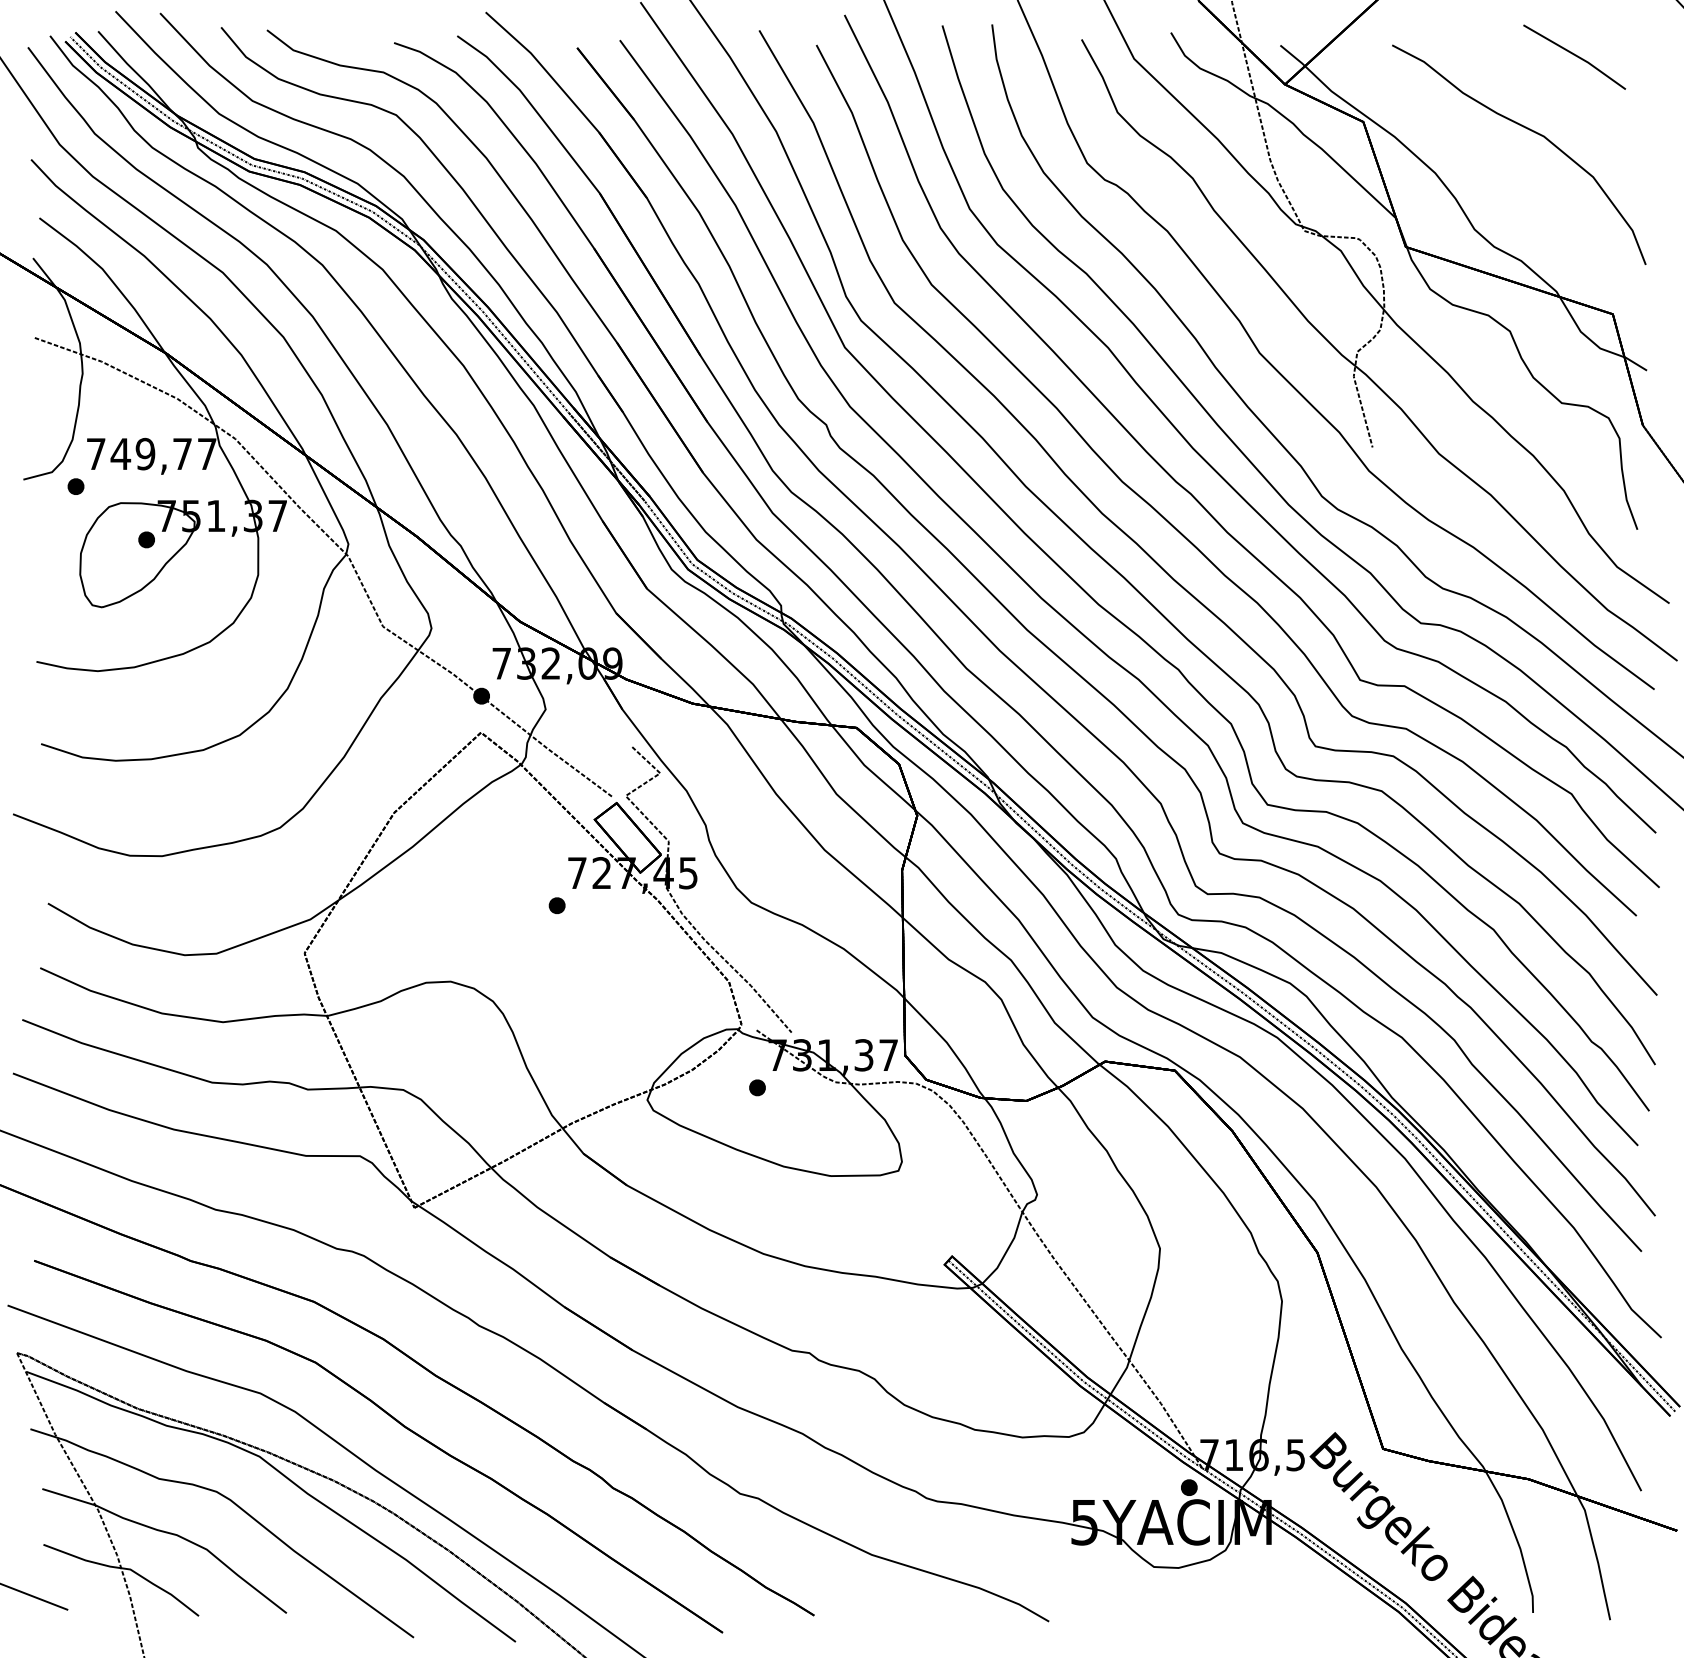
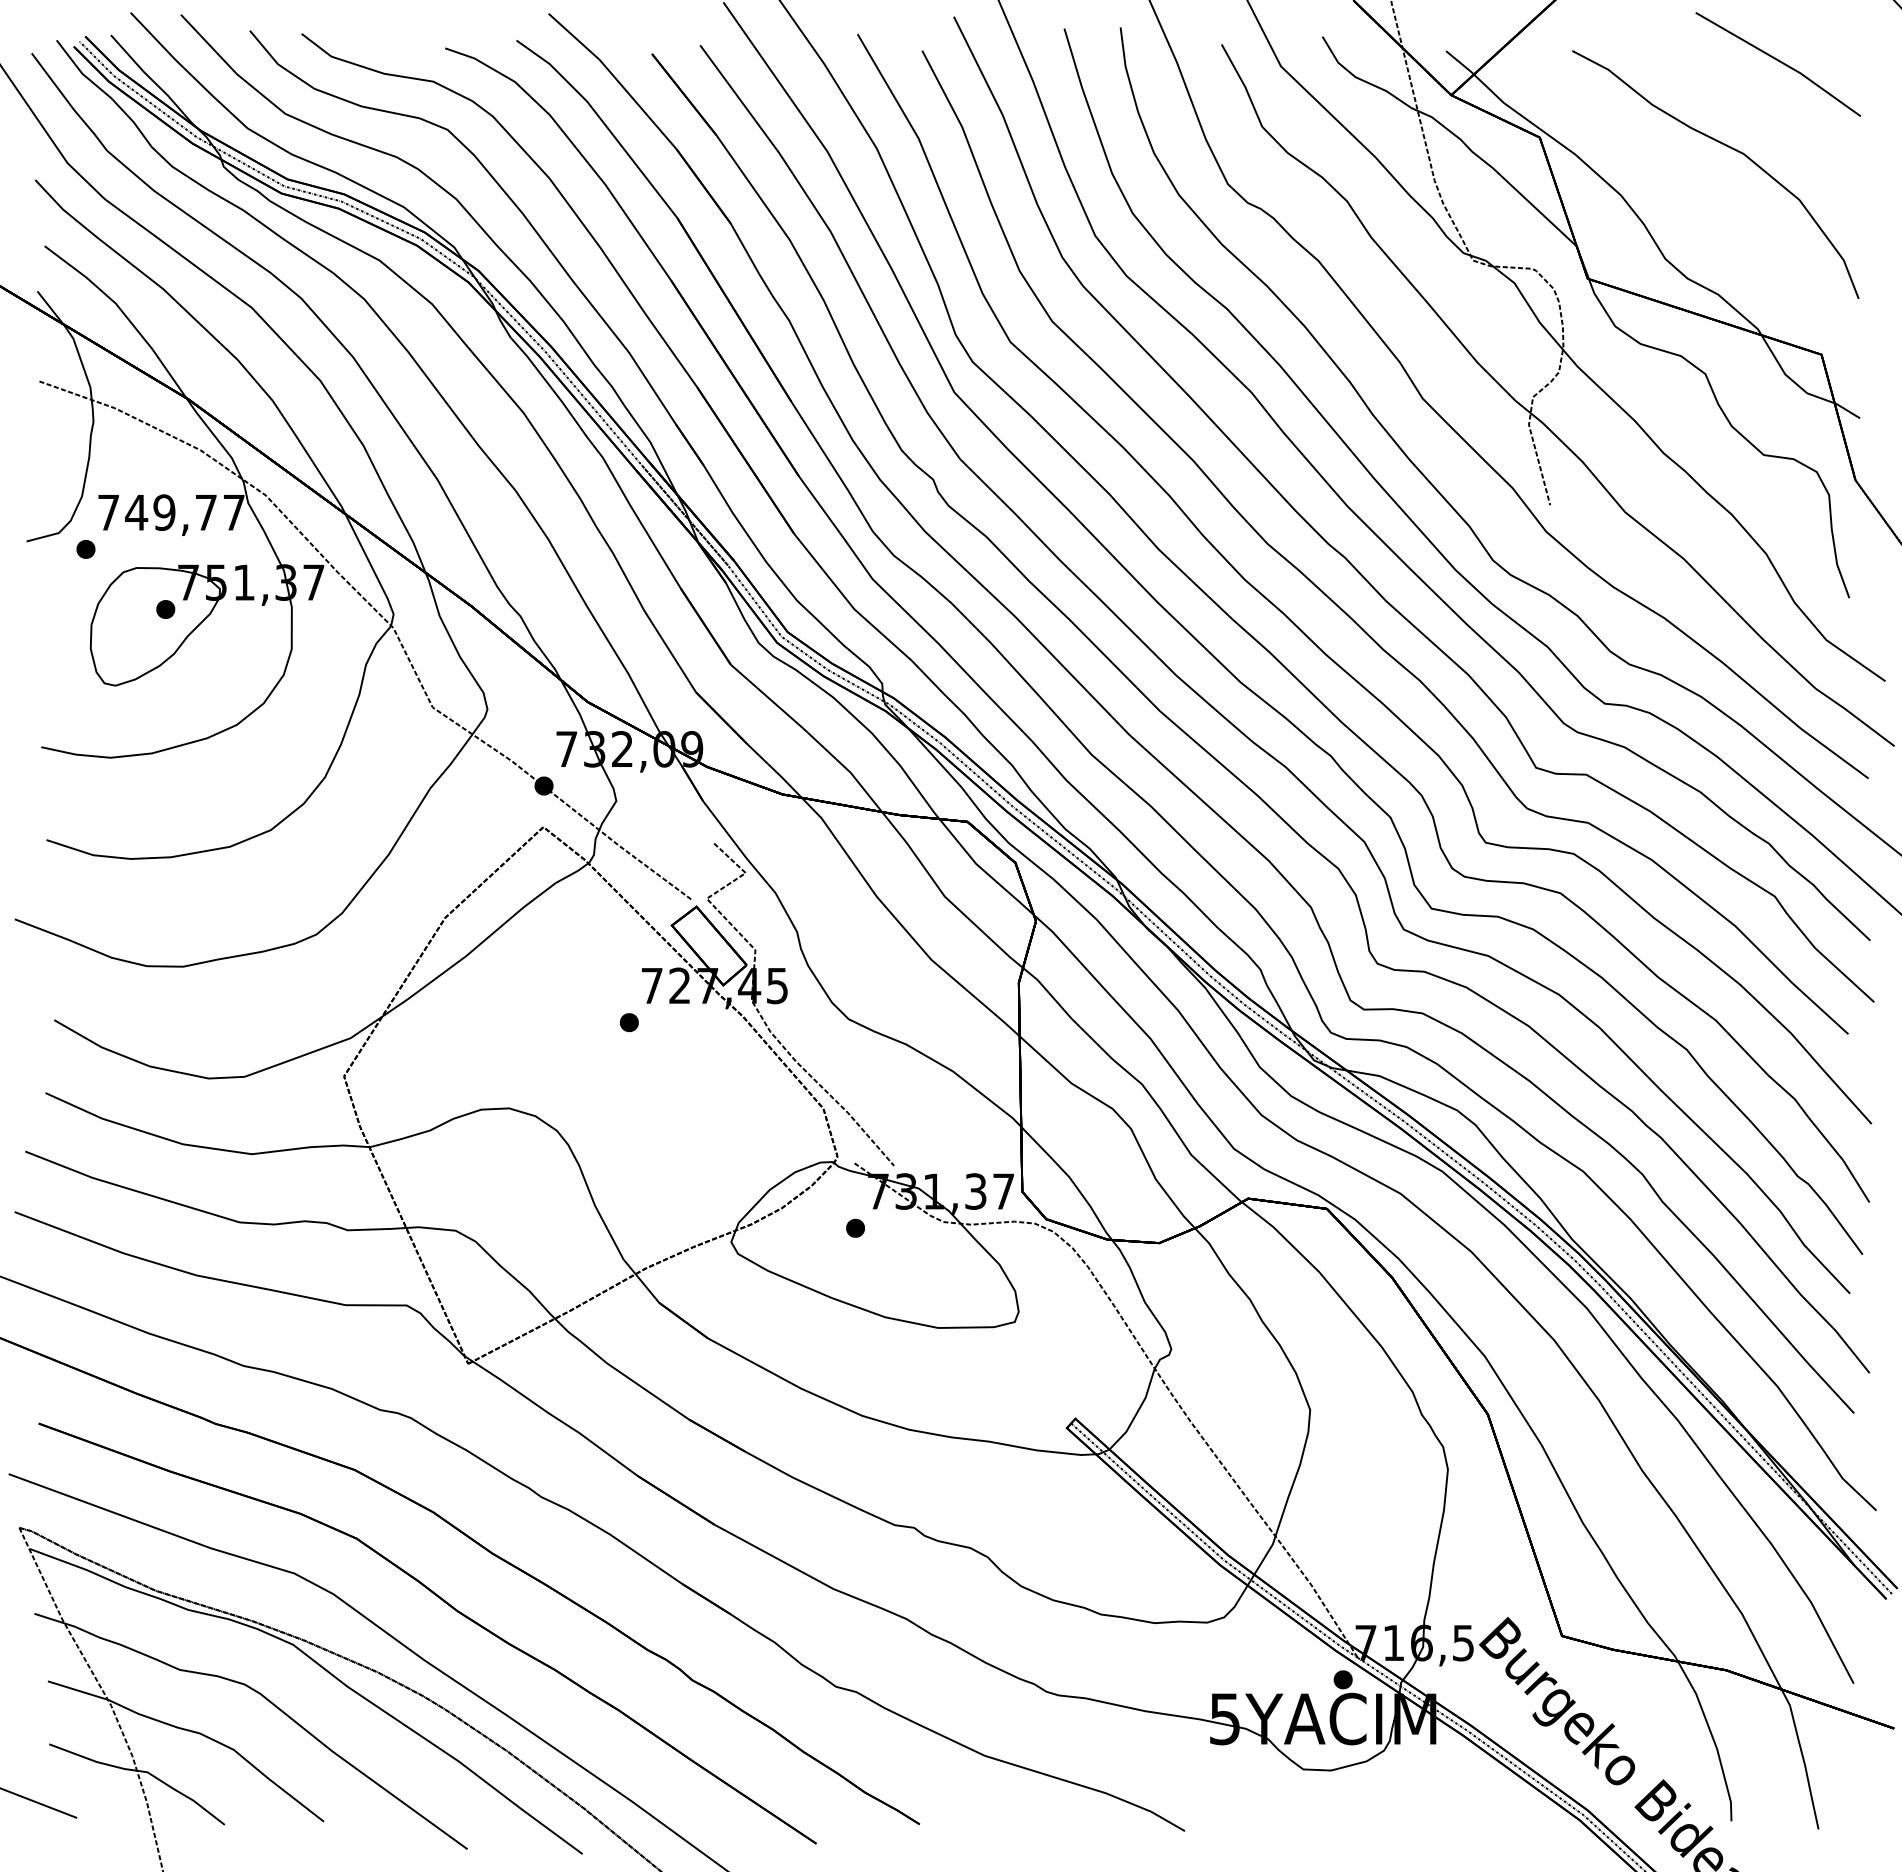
part: (1574, 57) -> (1778, 64), size x1.43

